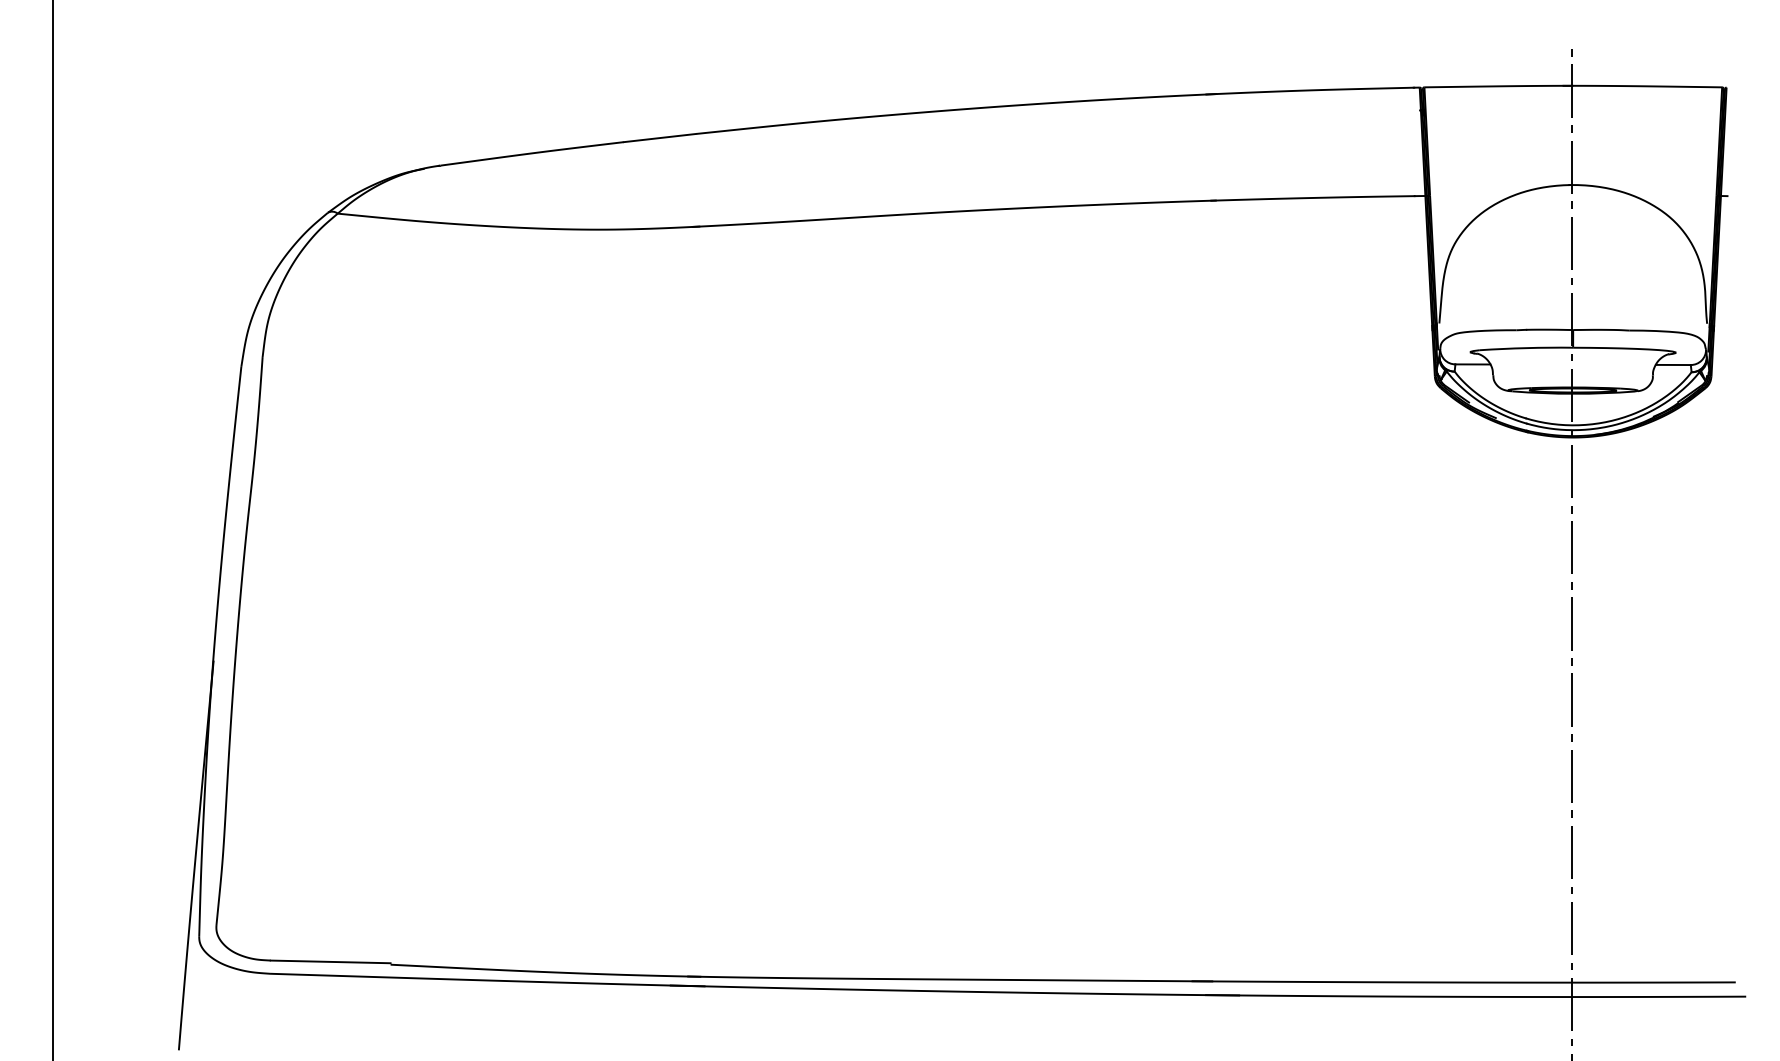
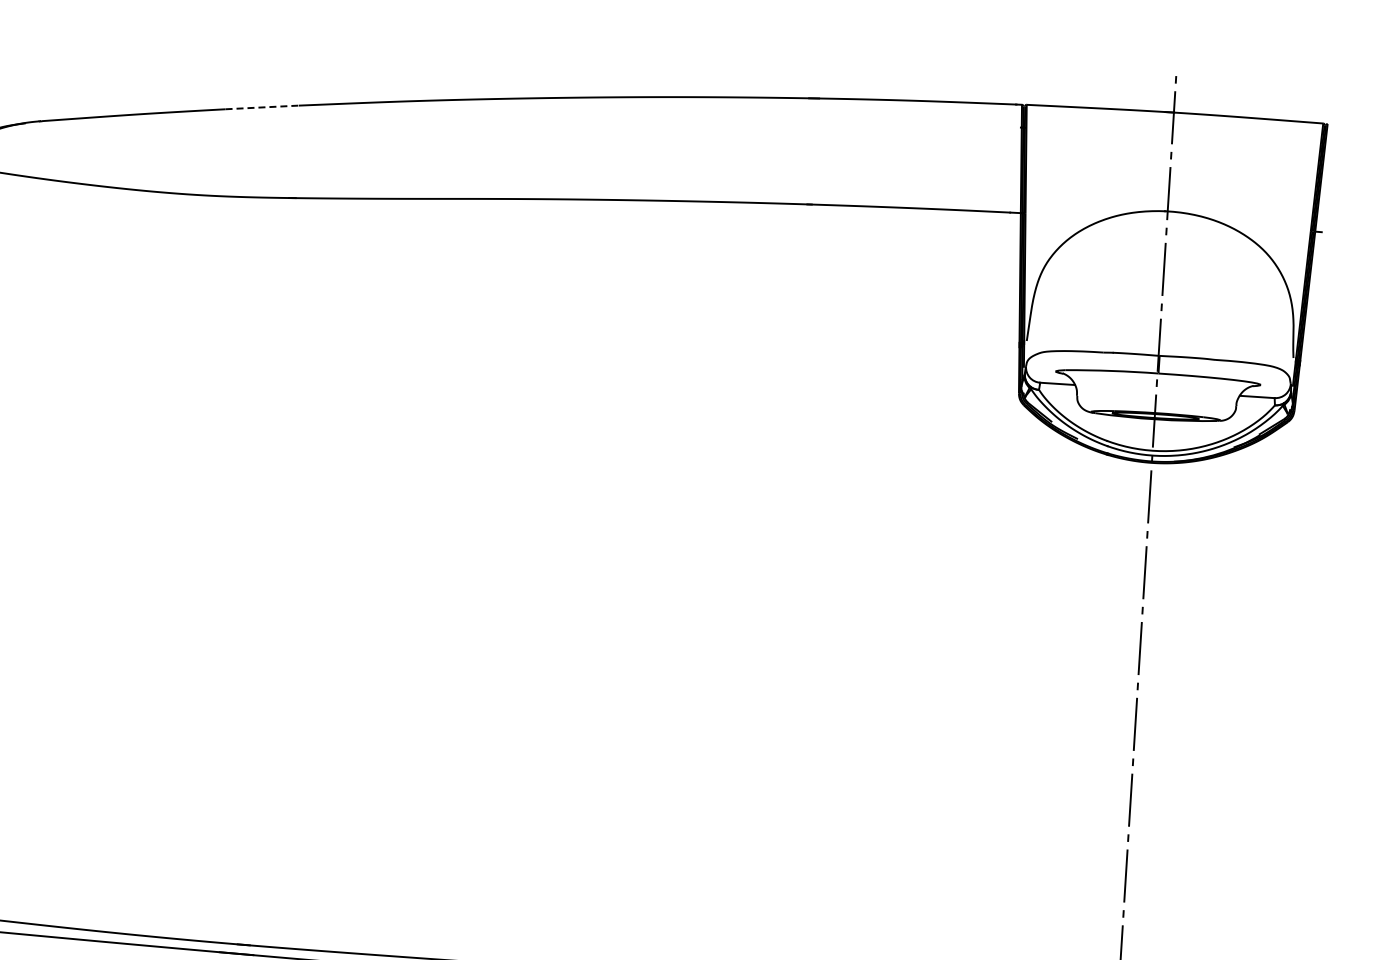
line: (659, 138) -> (261, 107), solid -> dashed

